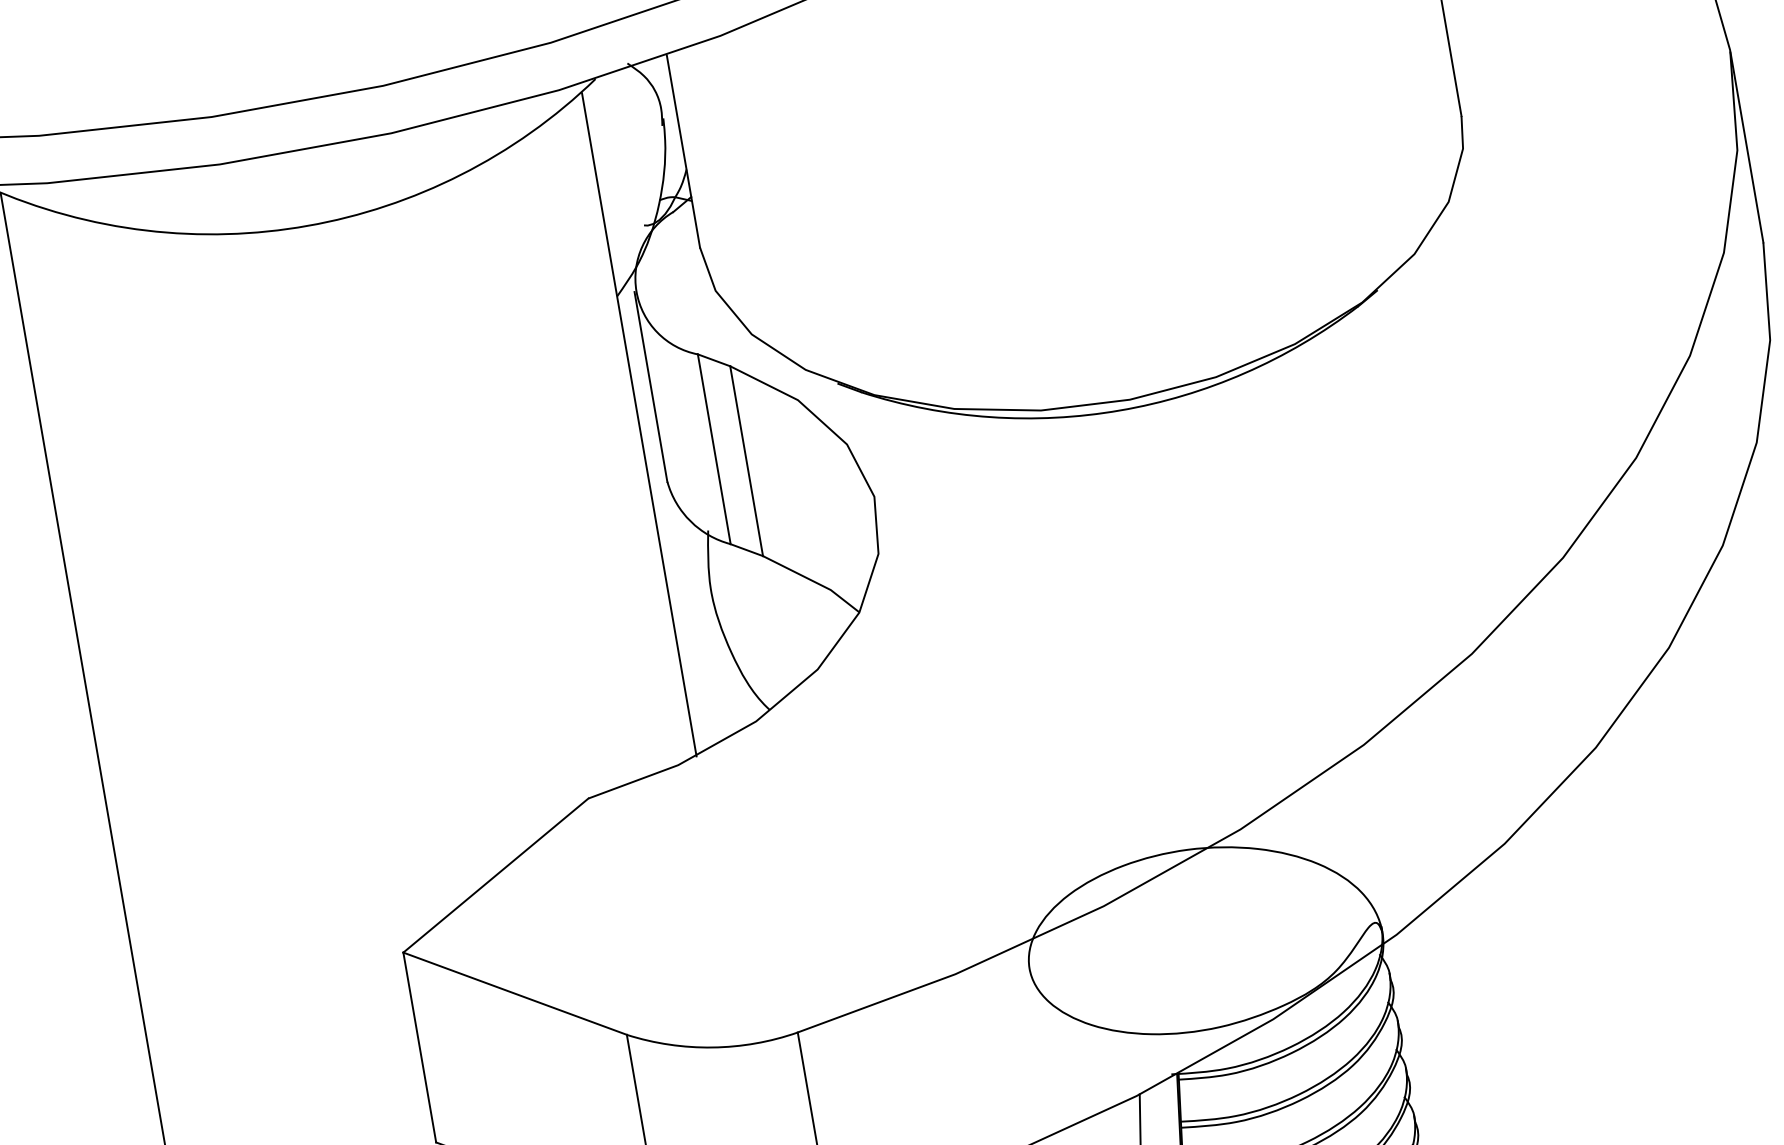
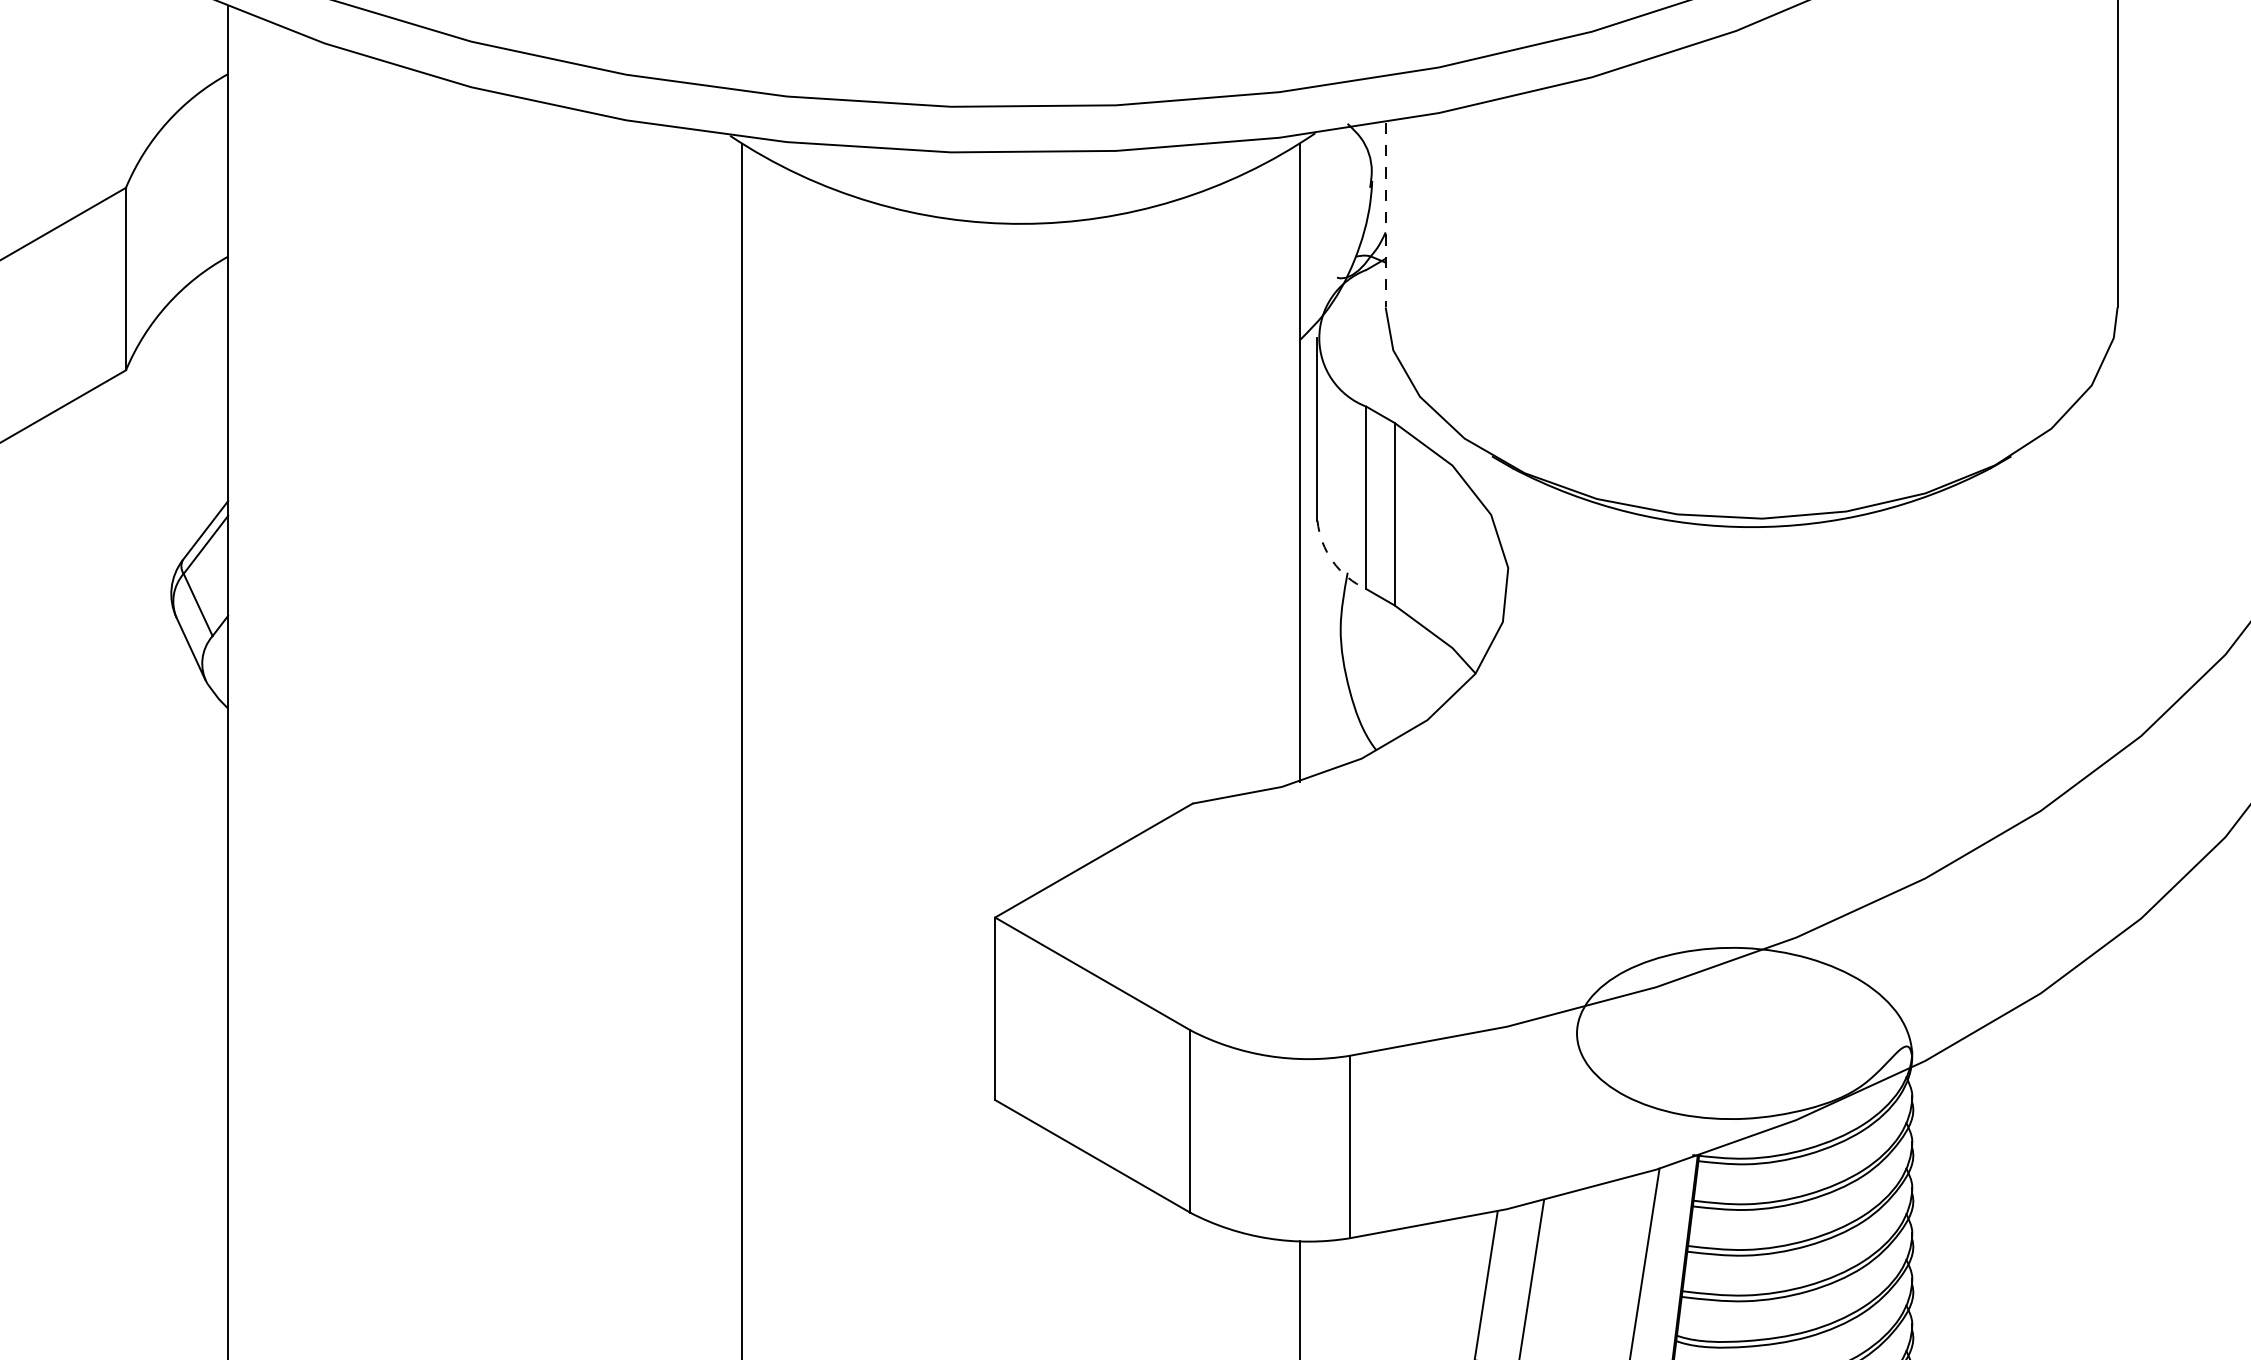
line: (683, 152) -> (1385, 215), solid -> dashed
arc: (690, 521) -> (1332, 561), solid -> dashed

